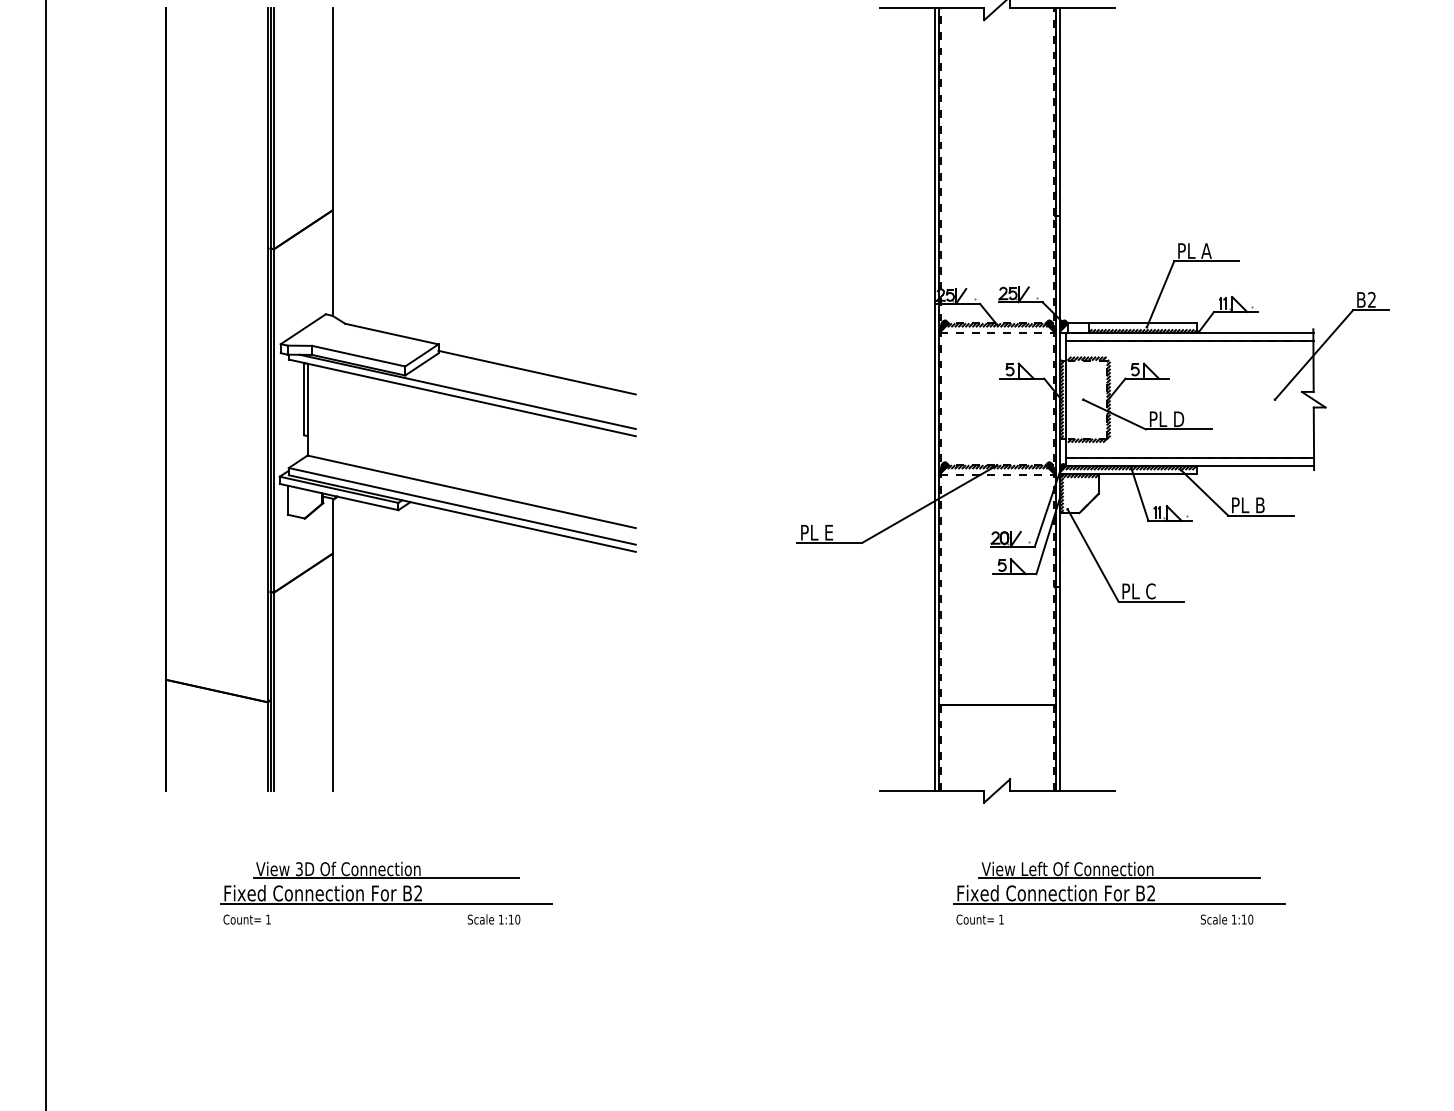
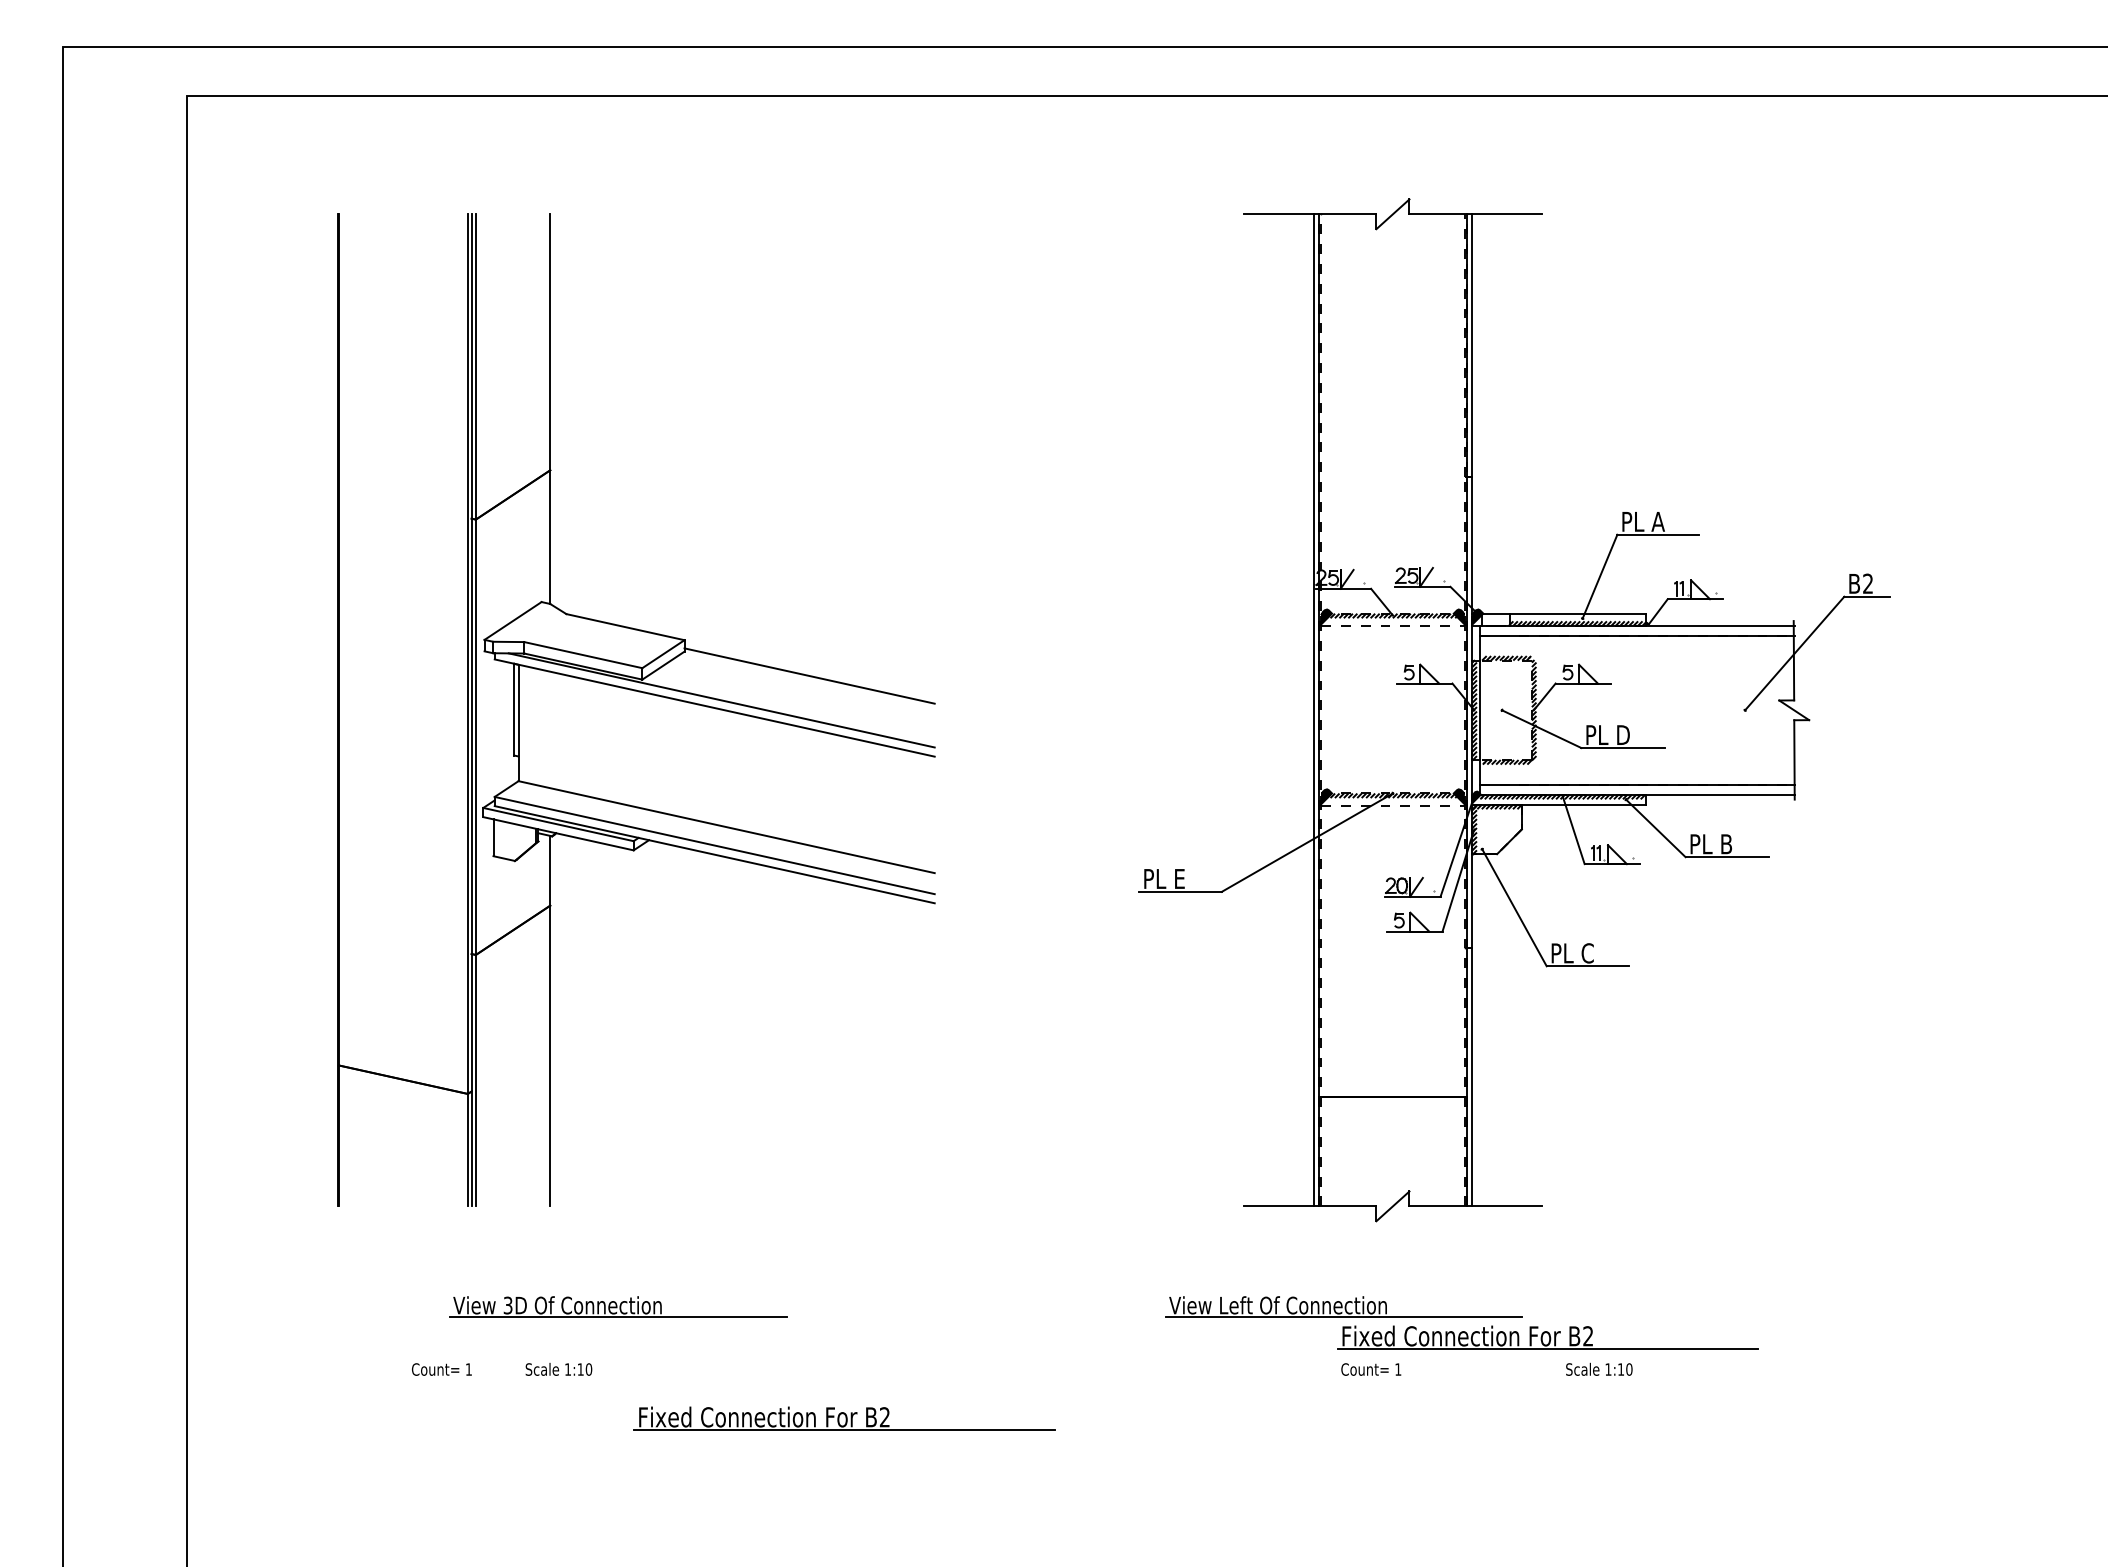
part: (1119, 869) -> (1343, 1306), moved
part: (386, 894) -> (844, 1418), moved
text: (1227, 918) -> (1599, 1368), moved
text: (493, 919) -> (558, 1369), moved

